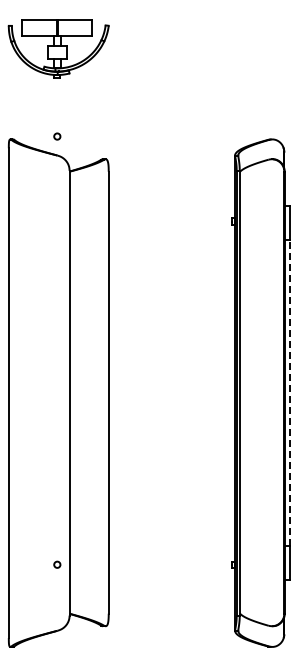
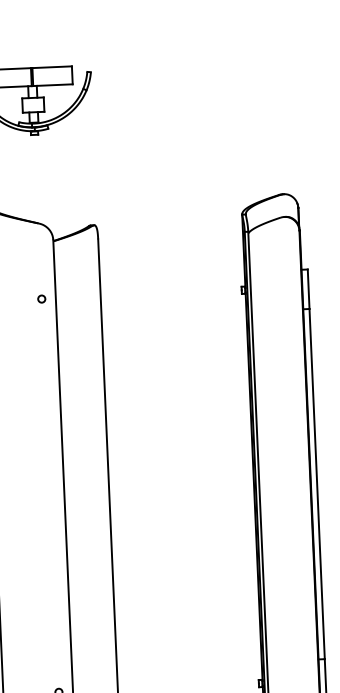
circle: (57, 136) -> (41, 298), moved
line: (290, 393) -> (317, 484), dashed -> solid

